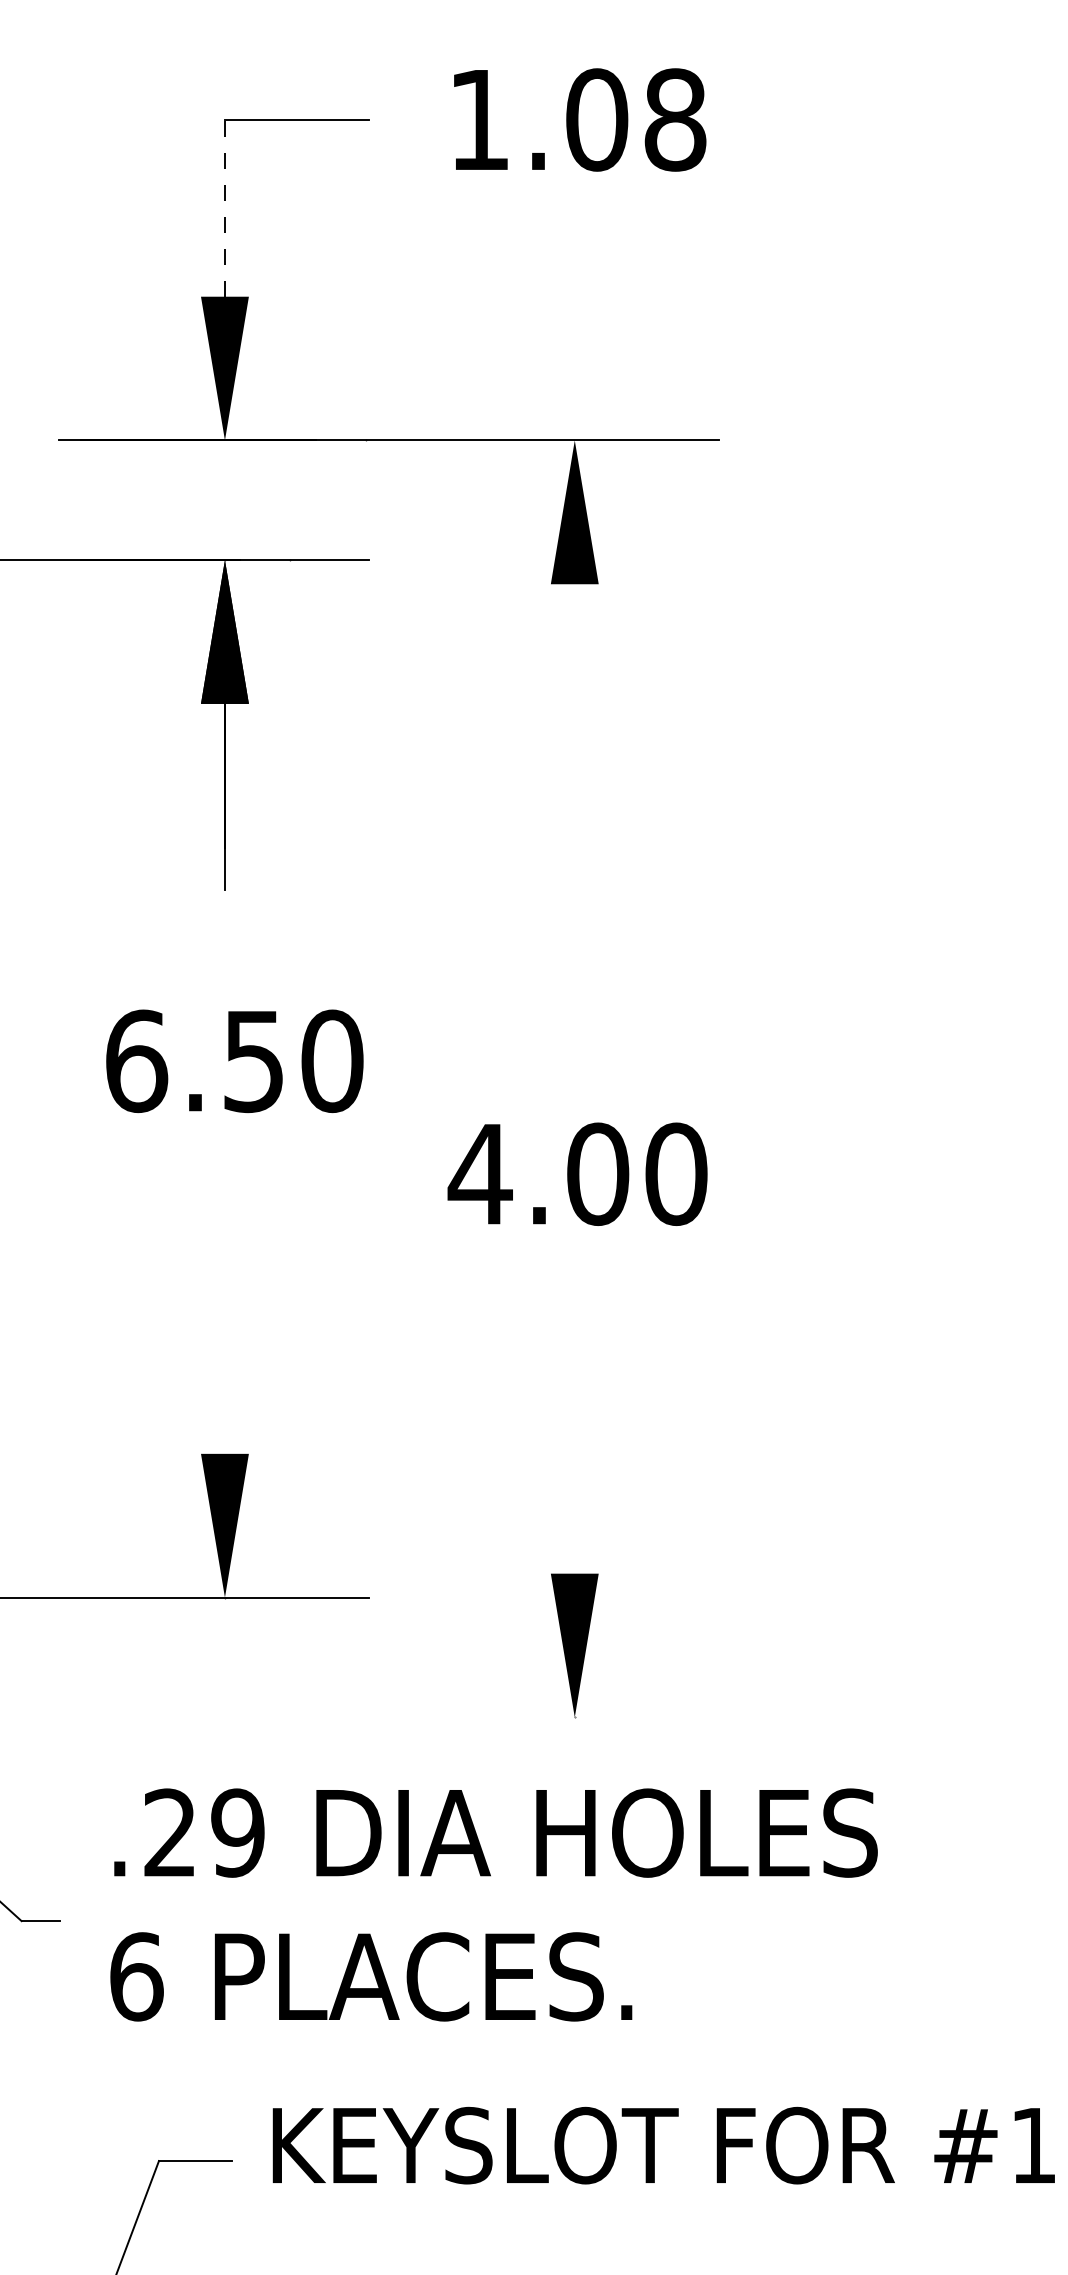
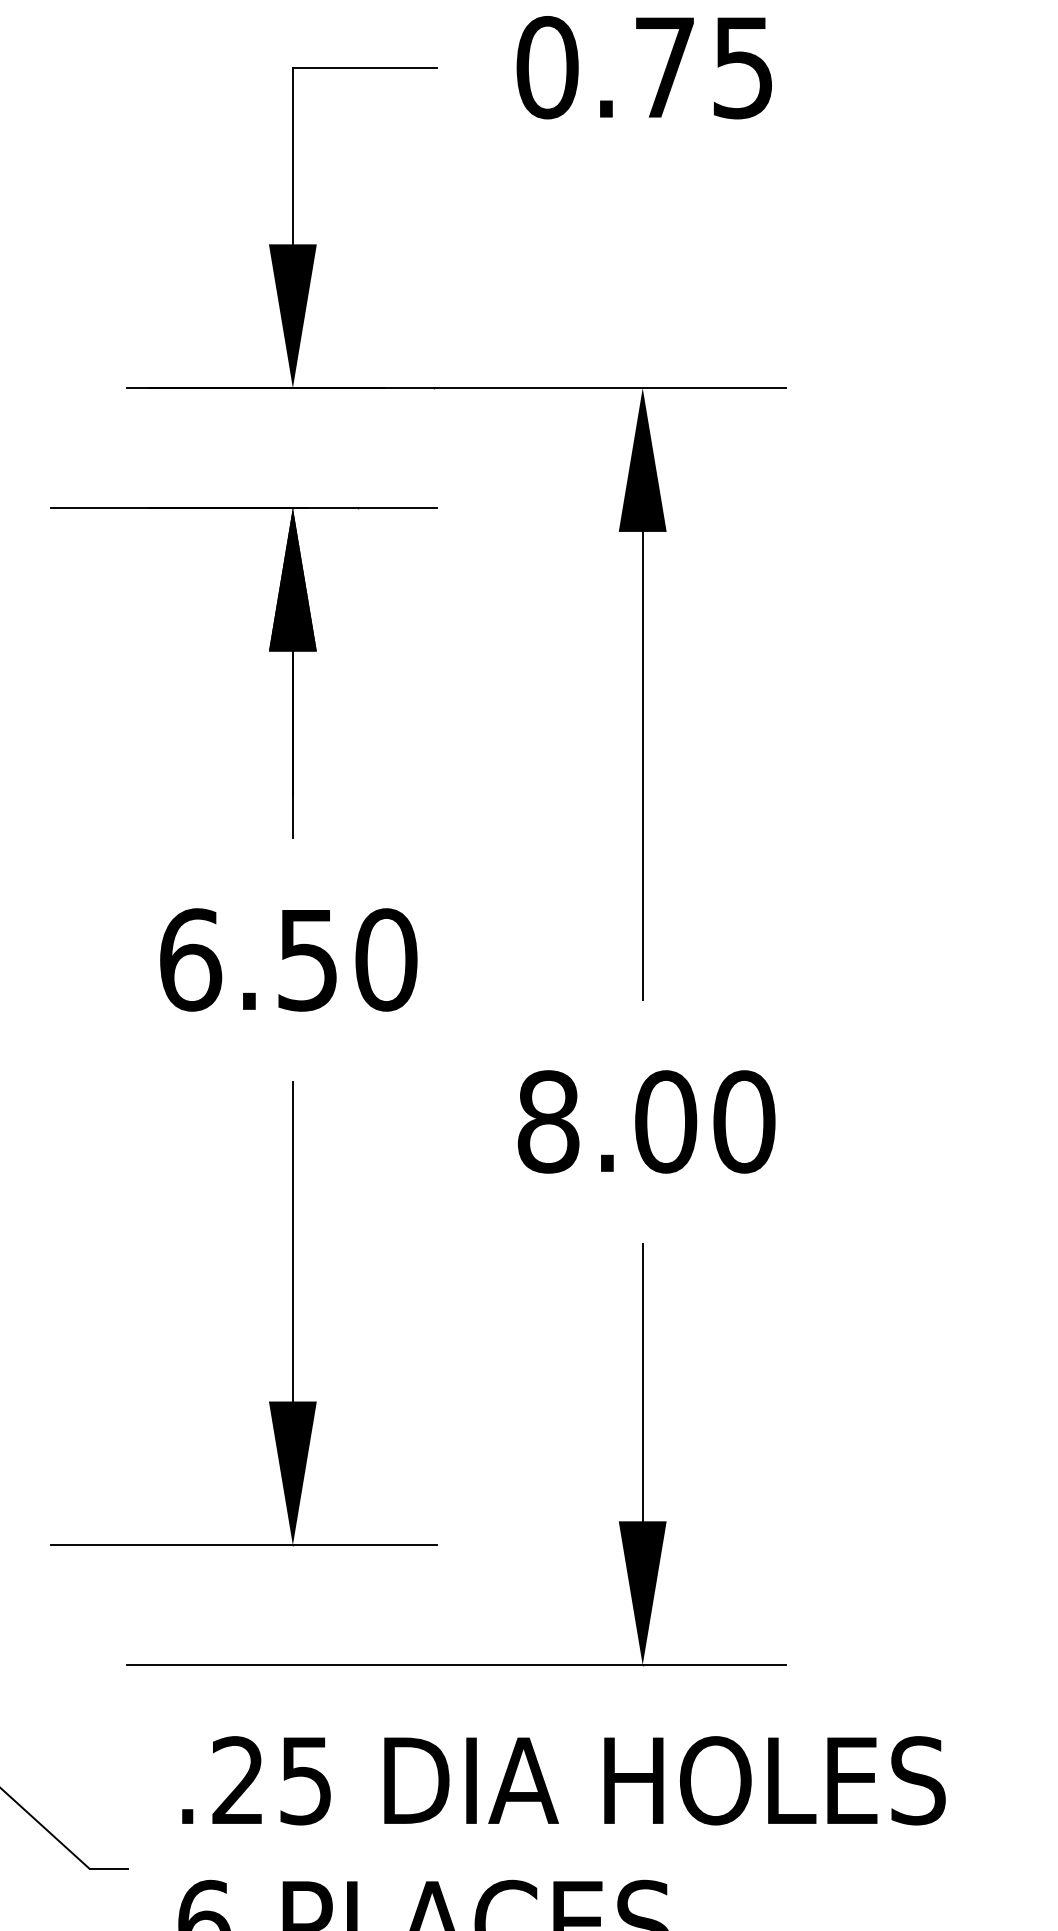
text: (577, 119) -> (645, 67), 1.08 -> 0.75
line: (224, 207) -> (292, 155), dashed -> solid
line: (574, 818) -> (642, 766), added
text: (234, 1061) -> (288, 960), moved
text: (479, 1173) -> (547, 1121), 4.00 -> 8.00
line: (224, 1293) -> (292, 1241), added
line: (574, 1434) -> (642, 1382), added
line: (388, 1717) -> (456, 1665), added
text: (237, 1832) -> (305, 1780), .29 -> .25

